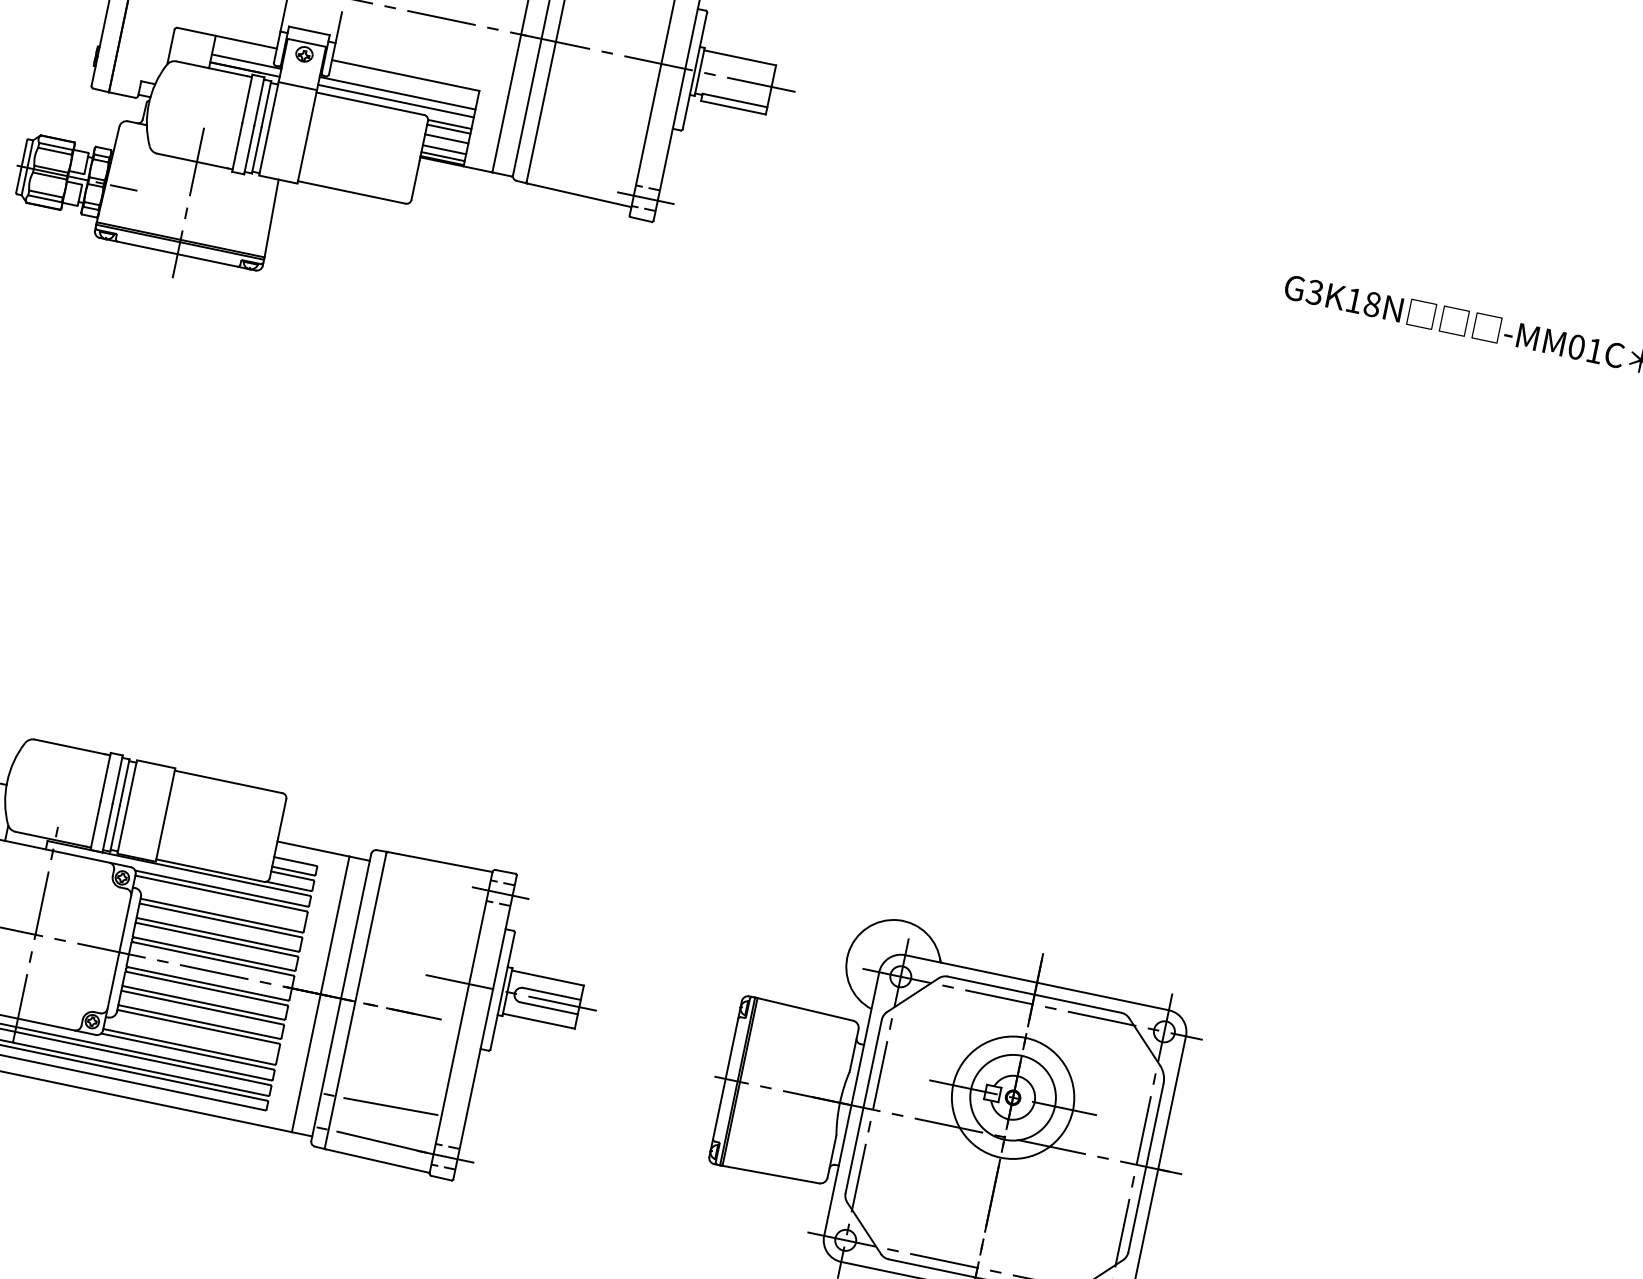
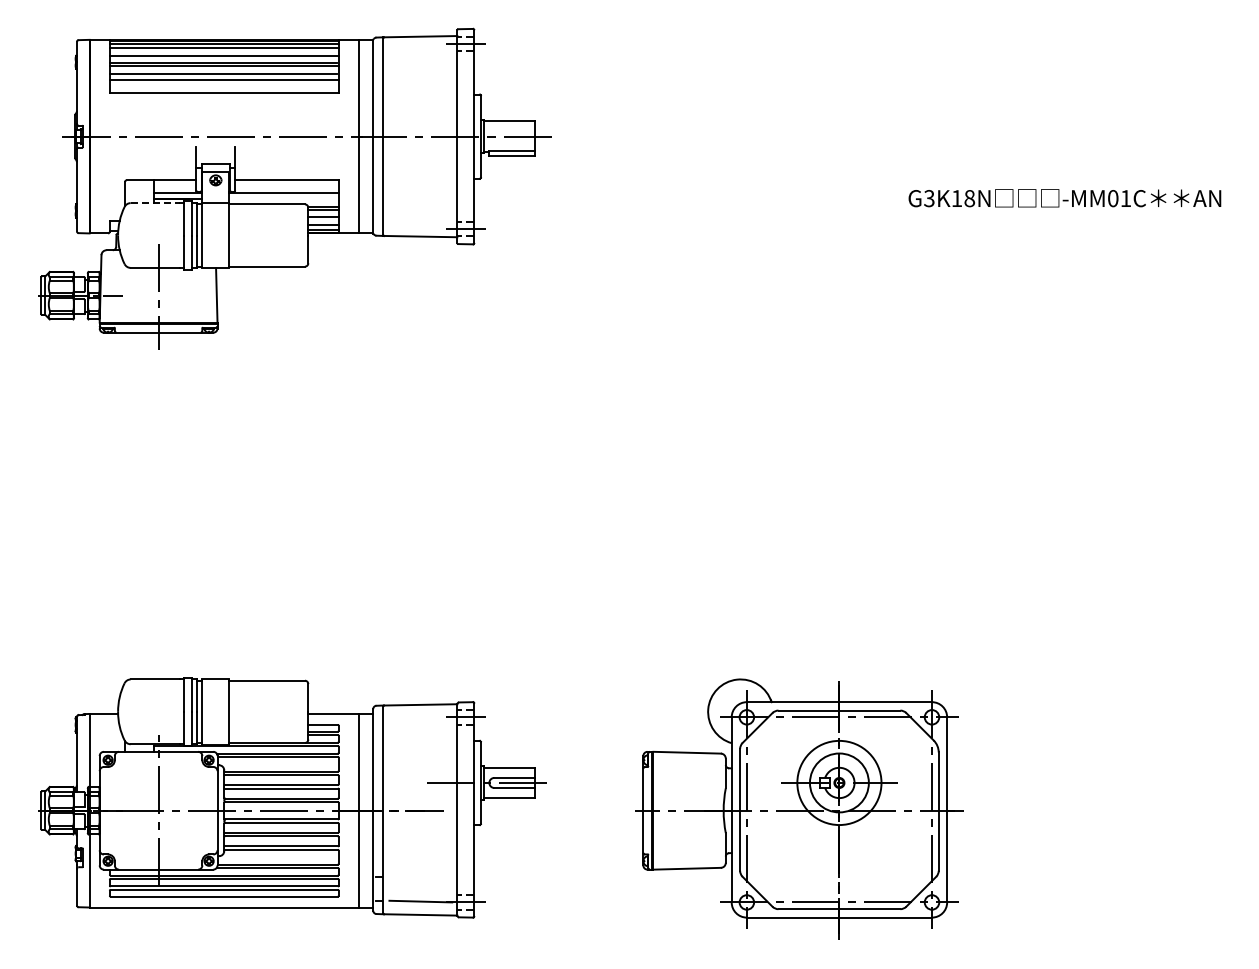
line: (211, 69) -> (155, 203), solid -> dashed
line: (395, 101) -> (283, 199), removed
line: (390, 1106) -> (421, 876), removed

